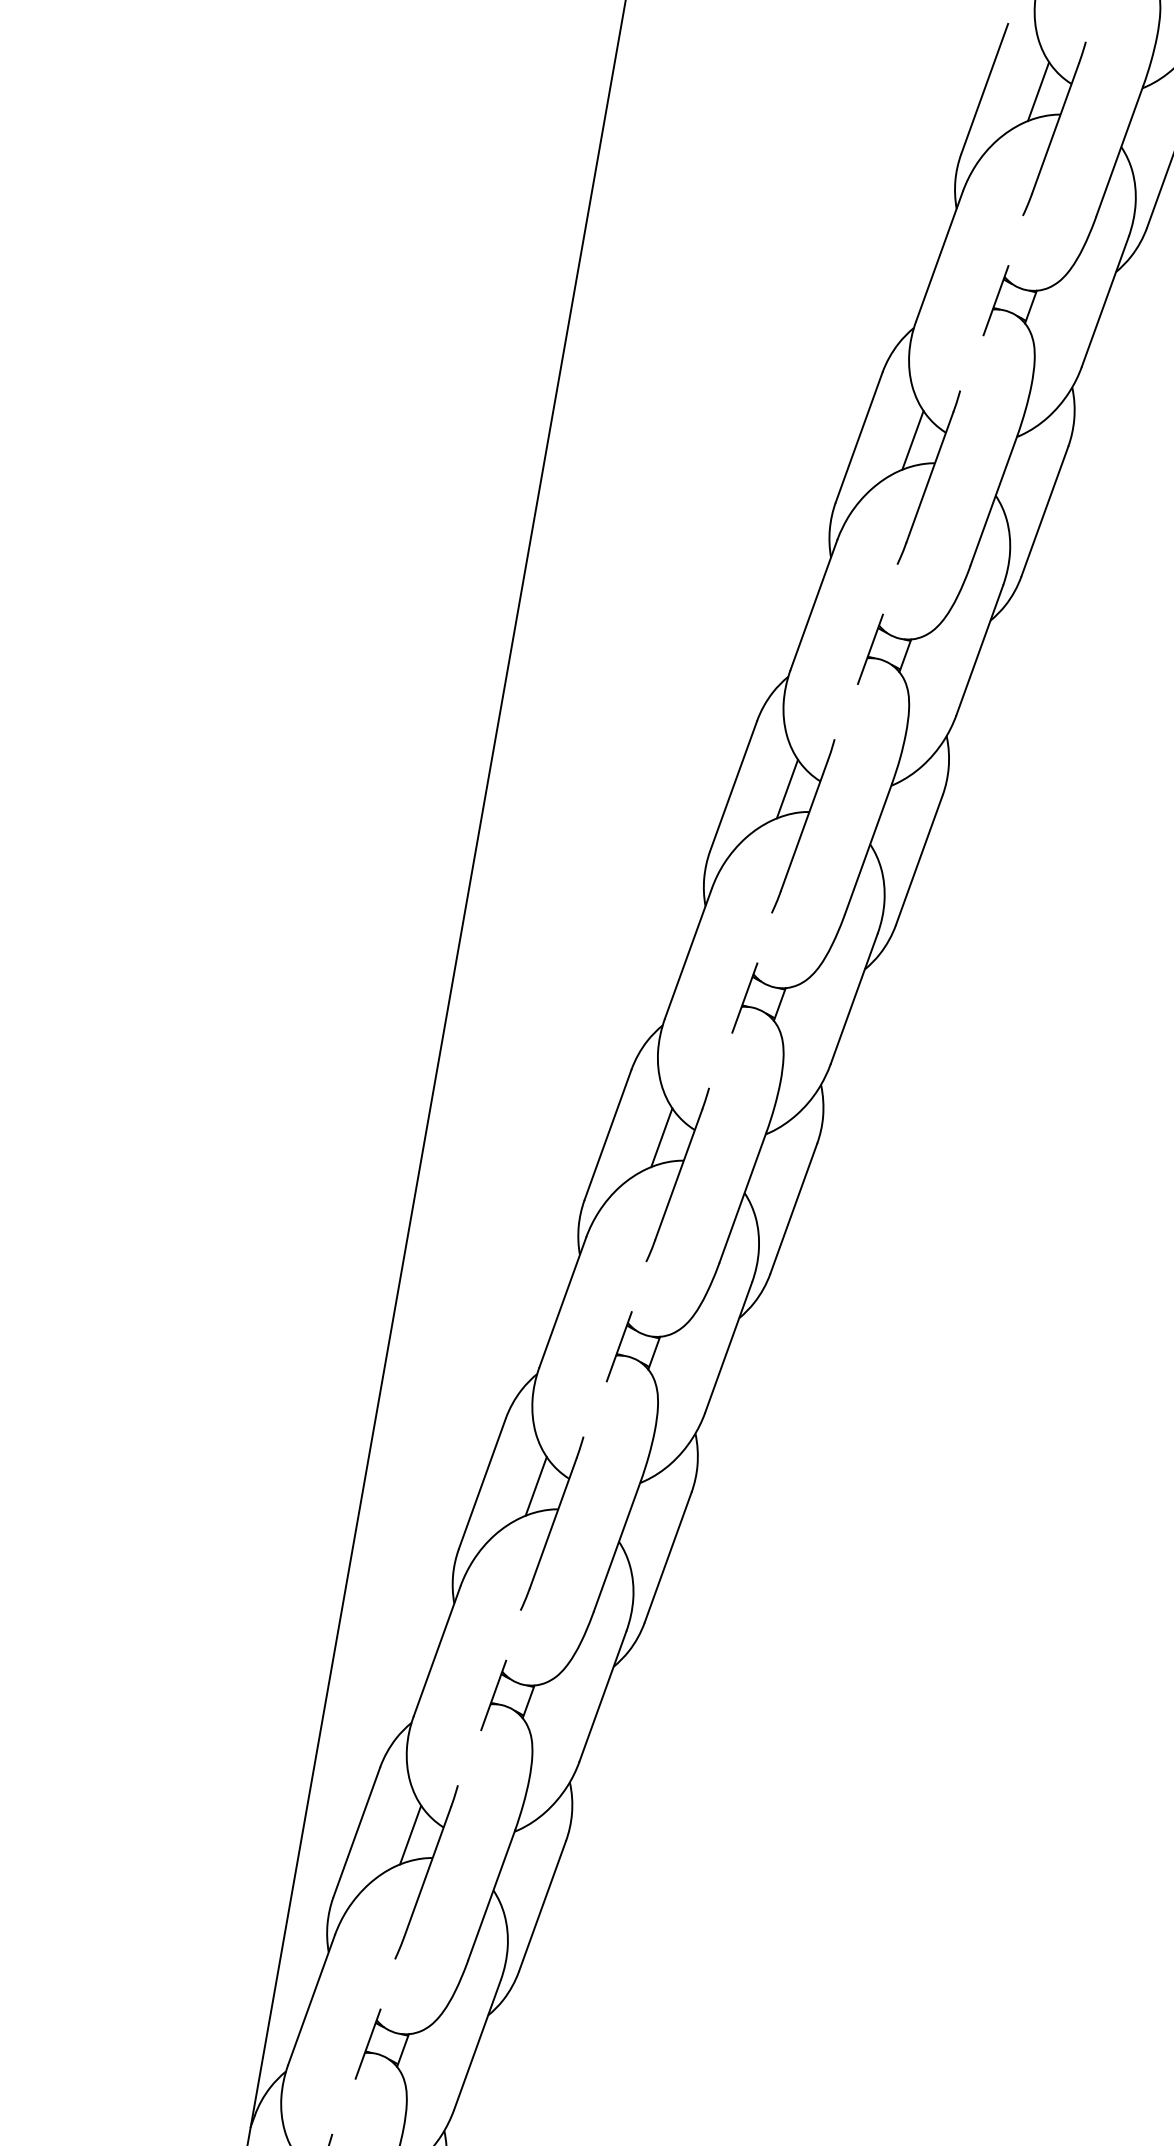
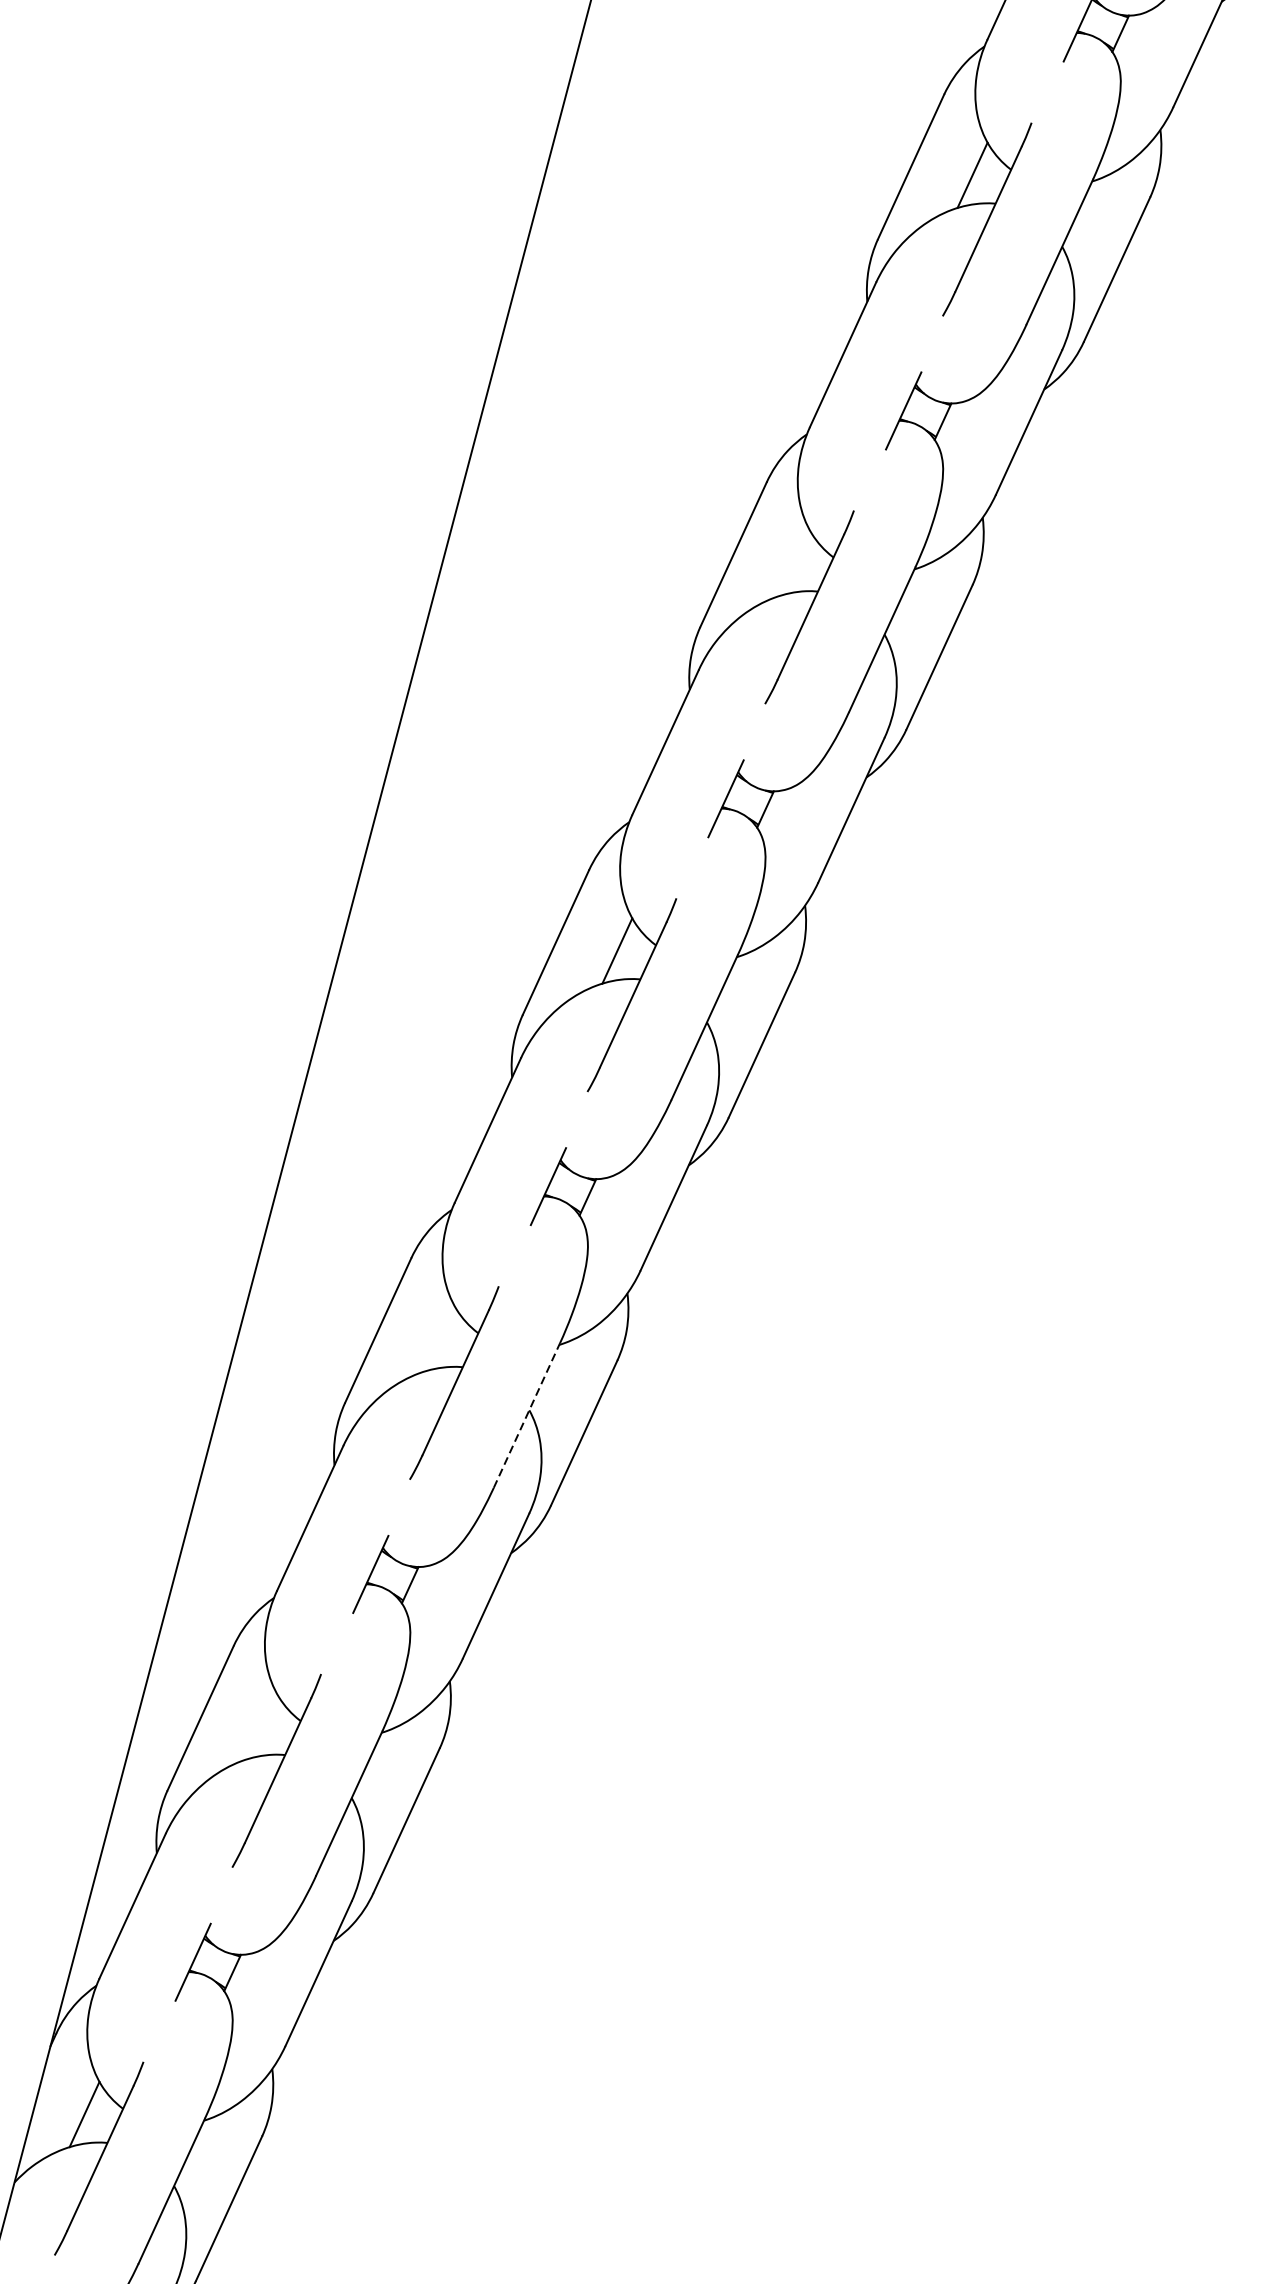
line: (787, 788) -> (795, 562), removed
line: (535, 1486) -> (438, 1338), removed
line: (617, 1545) -> (527, 1414), solid -> dashed
line: (410, 1834) -> (262, 1725), removed

